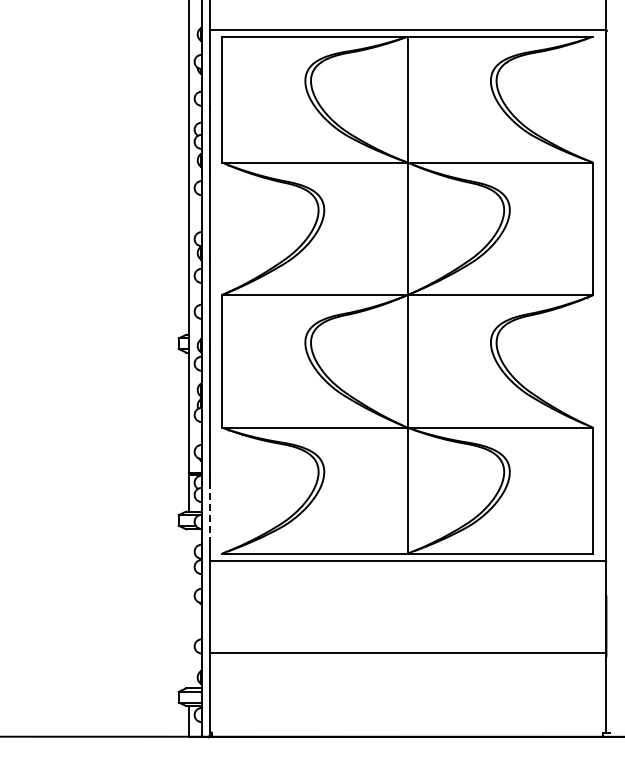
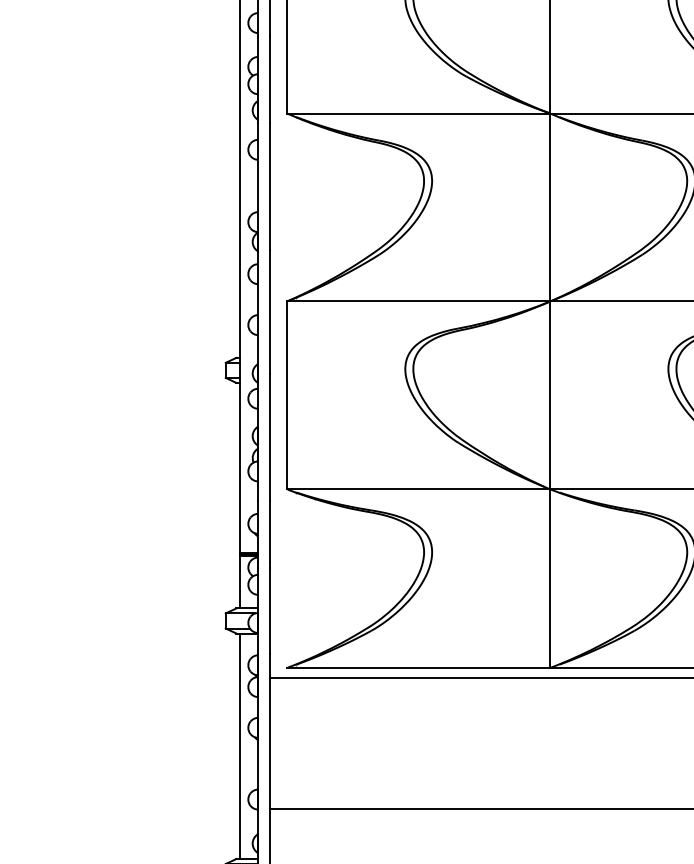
line: (210, 513) -> (270, 611), dashed -> solid
line: (189, 608) -> (241, 745), added

